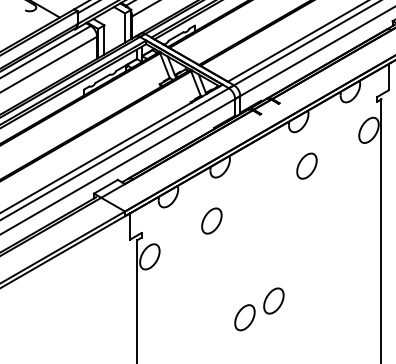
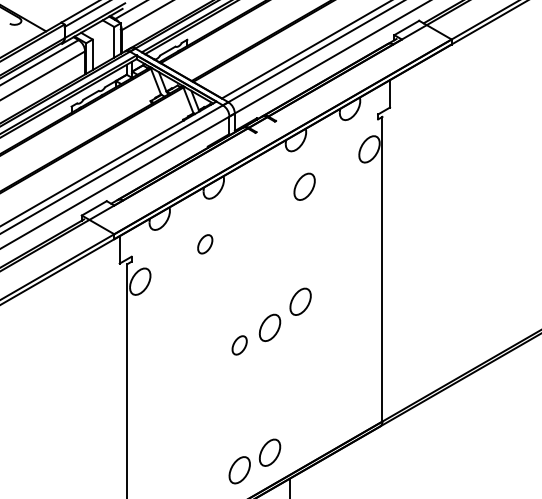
part: (212, 221) -> (205, 244), size x0.7
part: (303, 275) -> (300, 301), added
part: (244, 317) -> (239, 345), size x0.7

